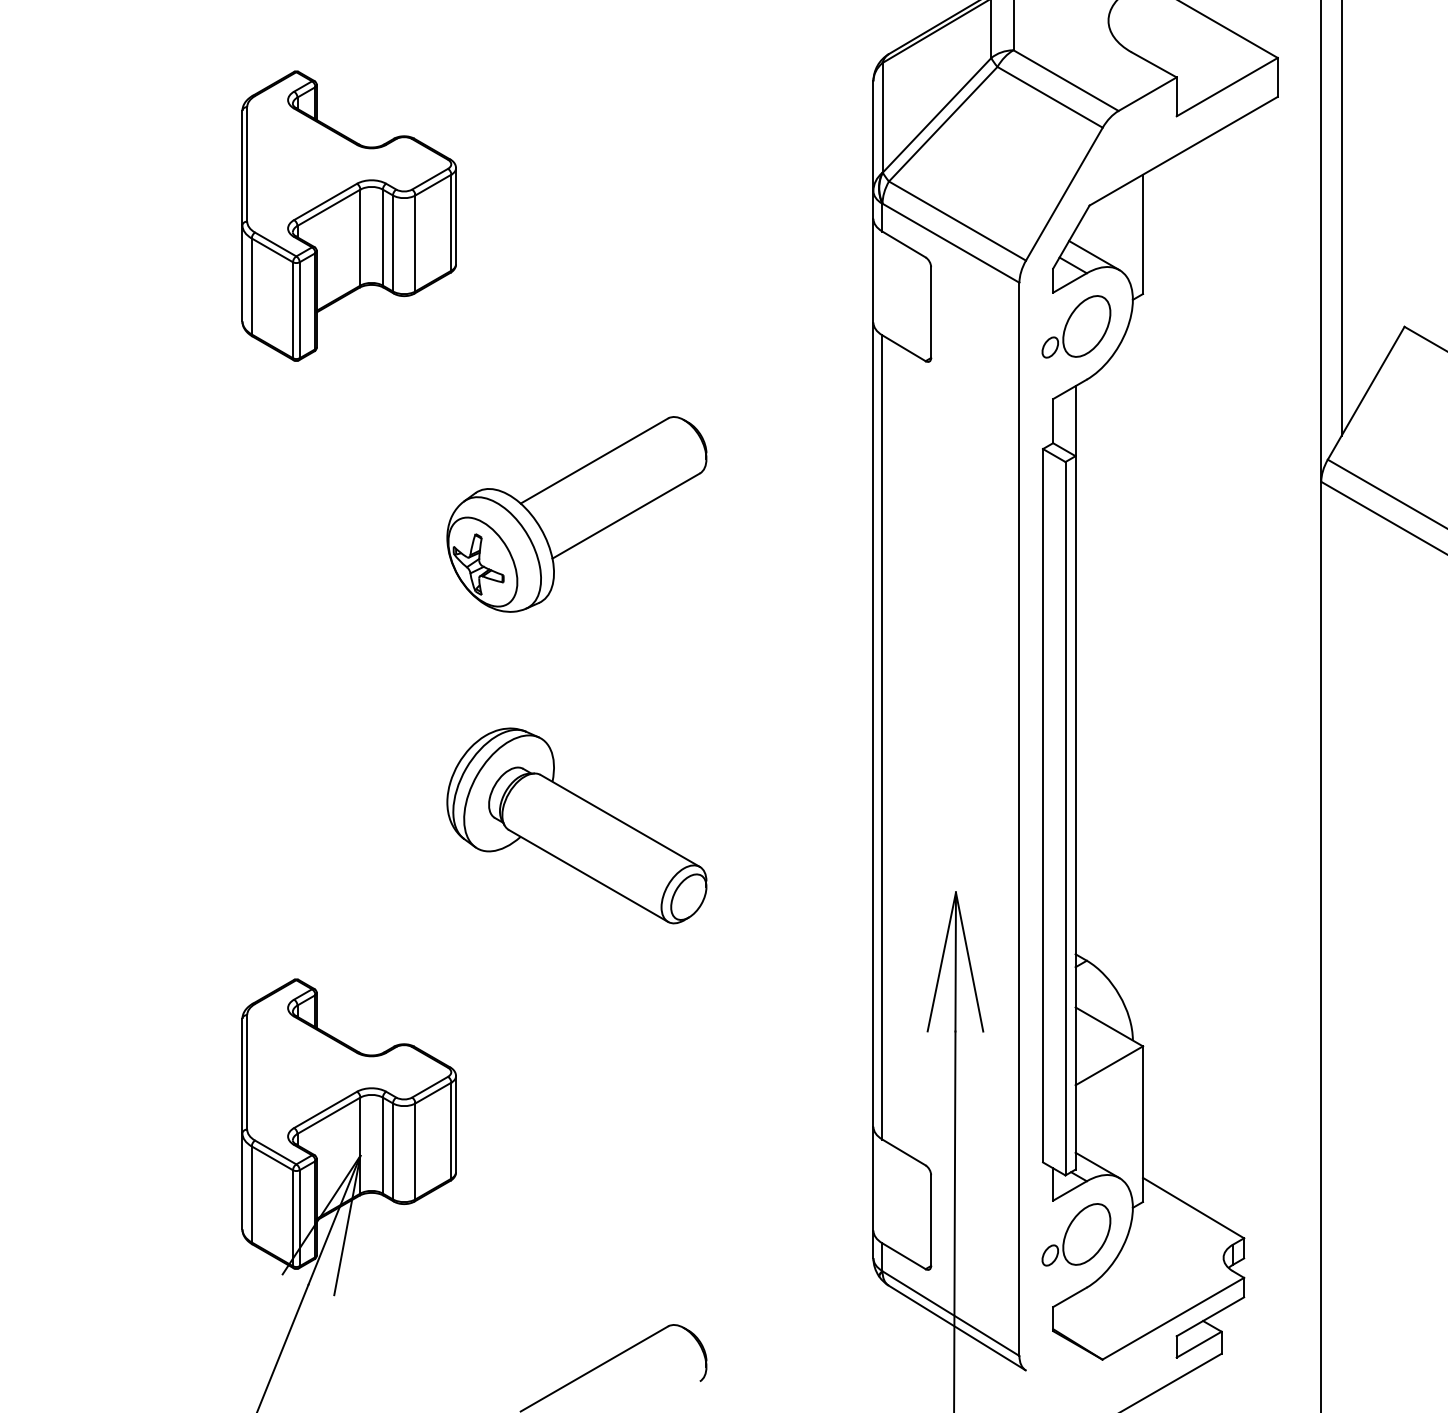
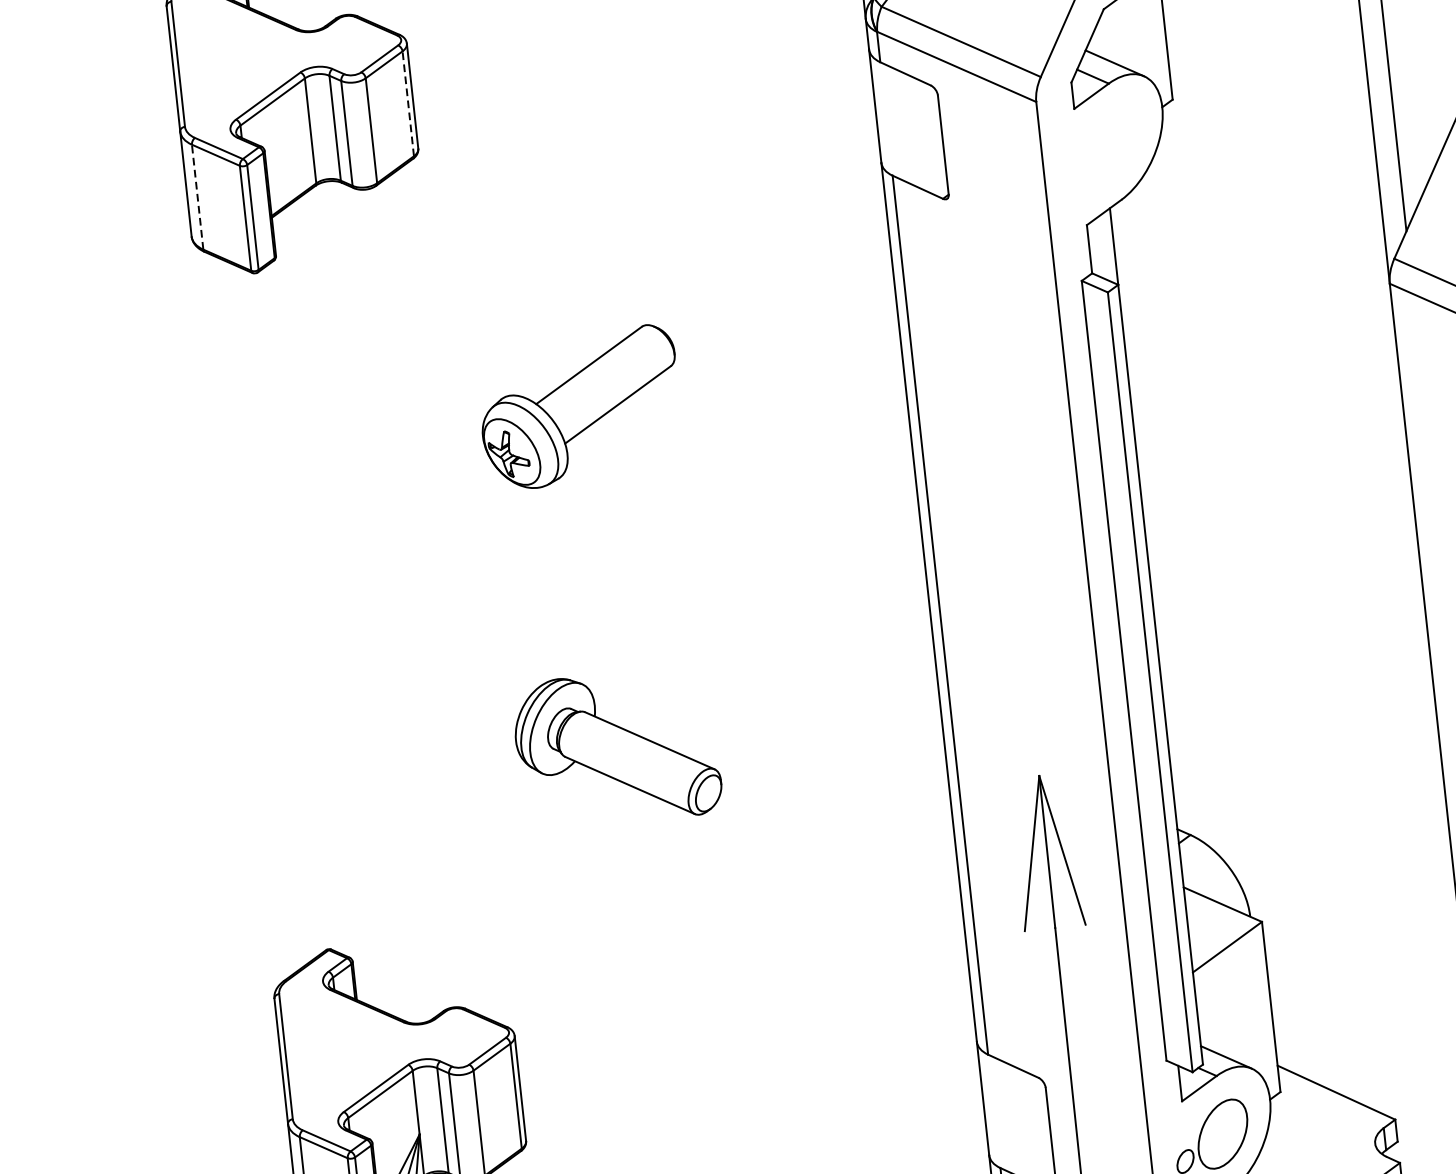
line: (451, 222) -> (408, 103), solid -> dashed
line: (251, 286) -> (197, 197), solid -> dashed
part: (1076, 326) -> (1103, 143), removed
part: (576, 514) -> (579, 407), size x0.7
part: (576, 825) -> (616, 747), size x0.7

